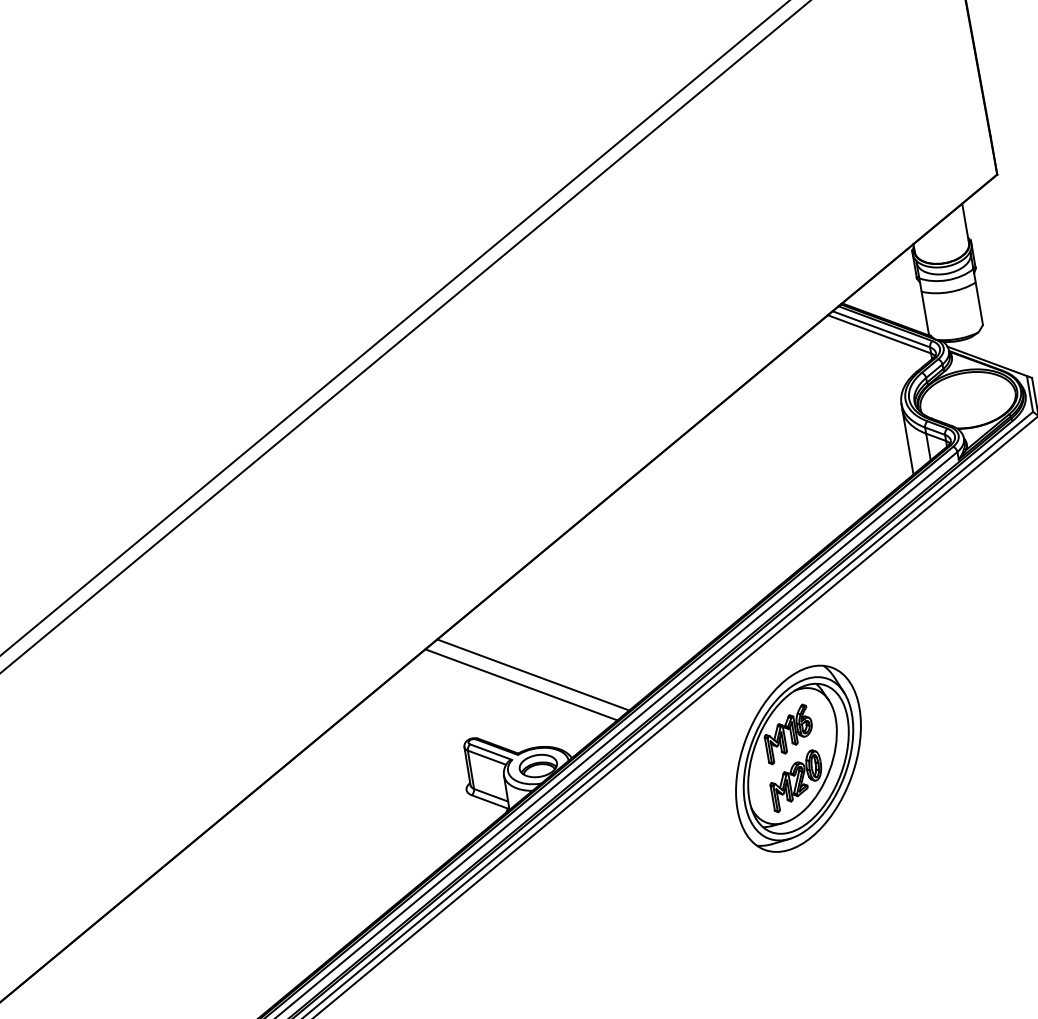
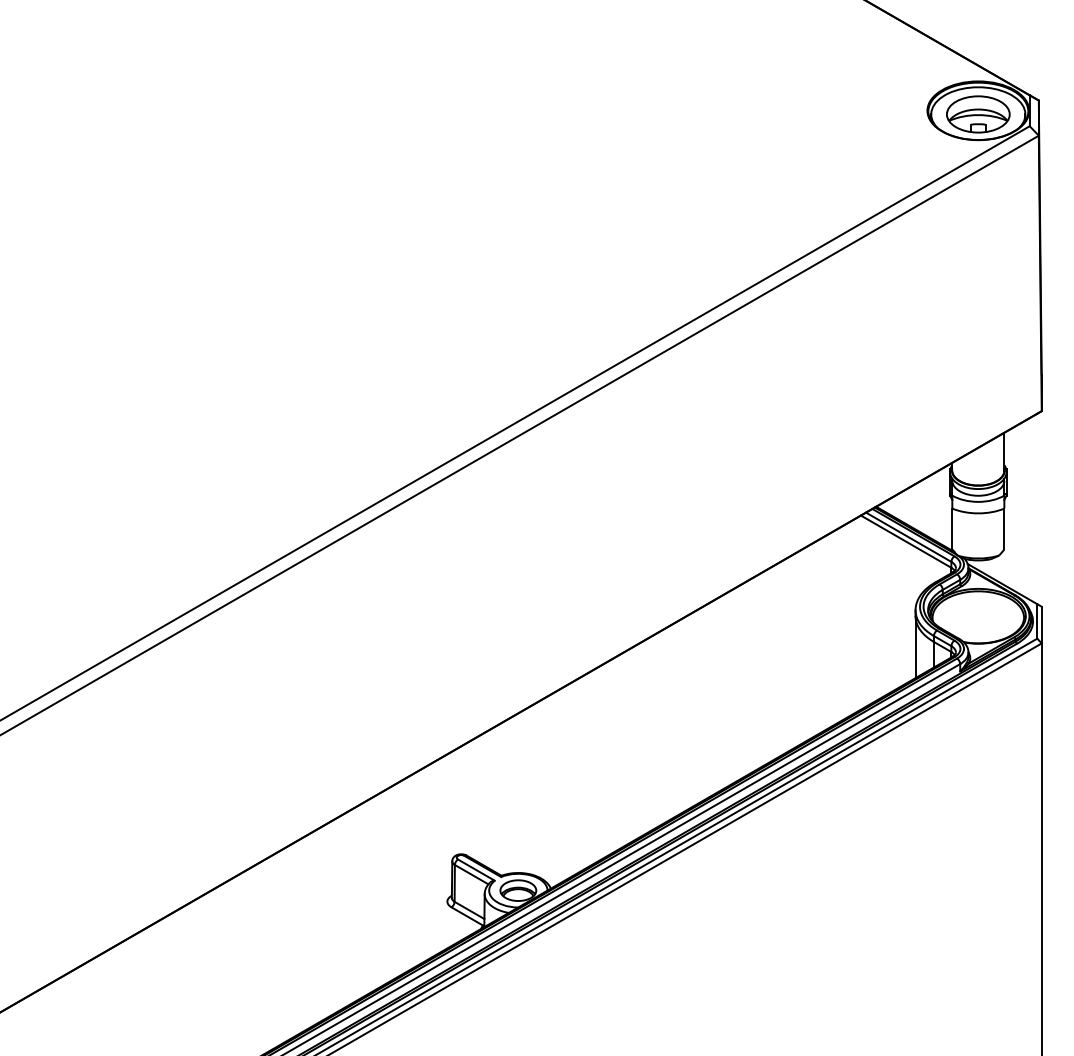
line: (533, 674) -> (528, 804), removed
line: (521, 684) -> (515, 811), removed
part: (798, 758) -> (762, 925), removed

